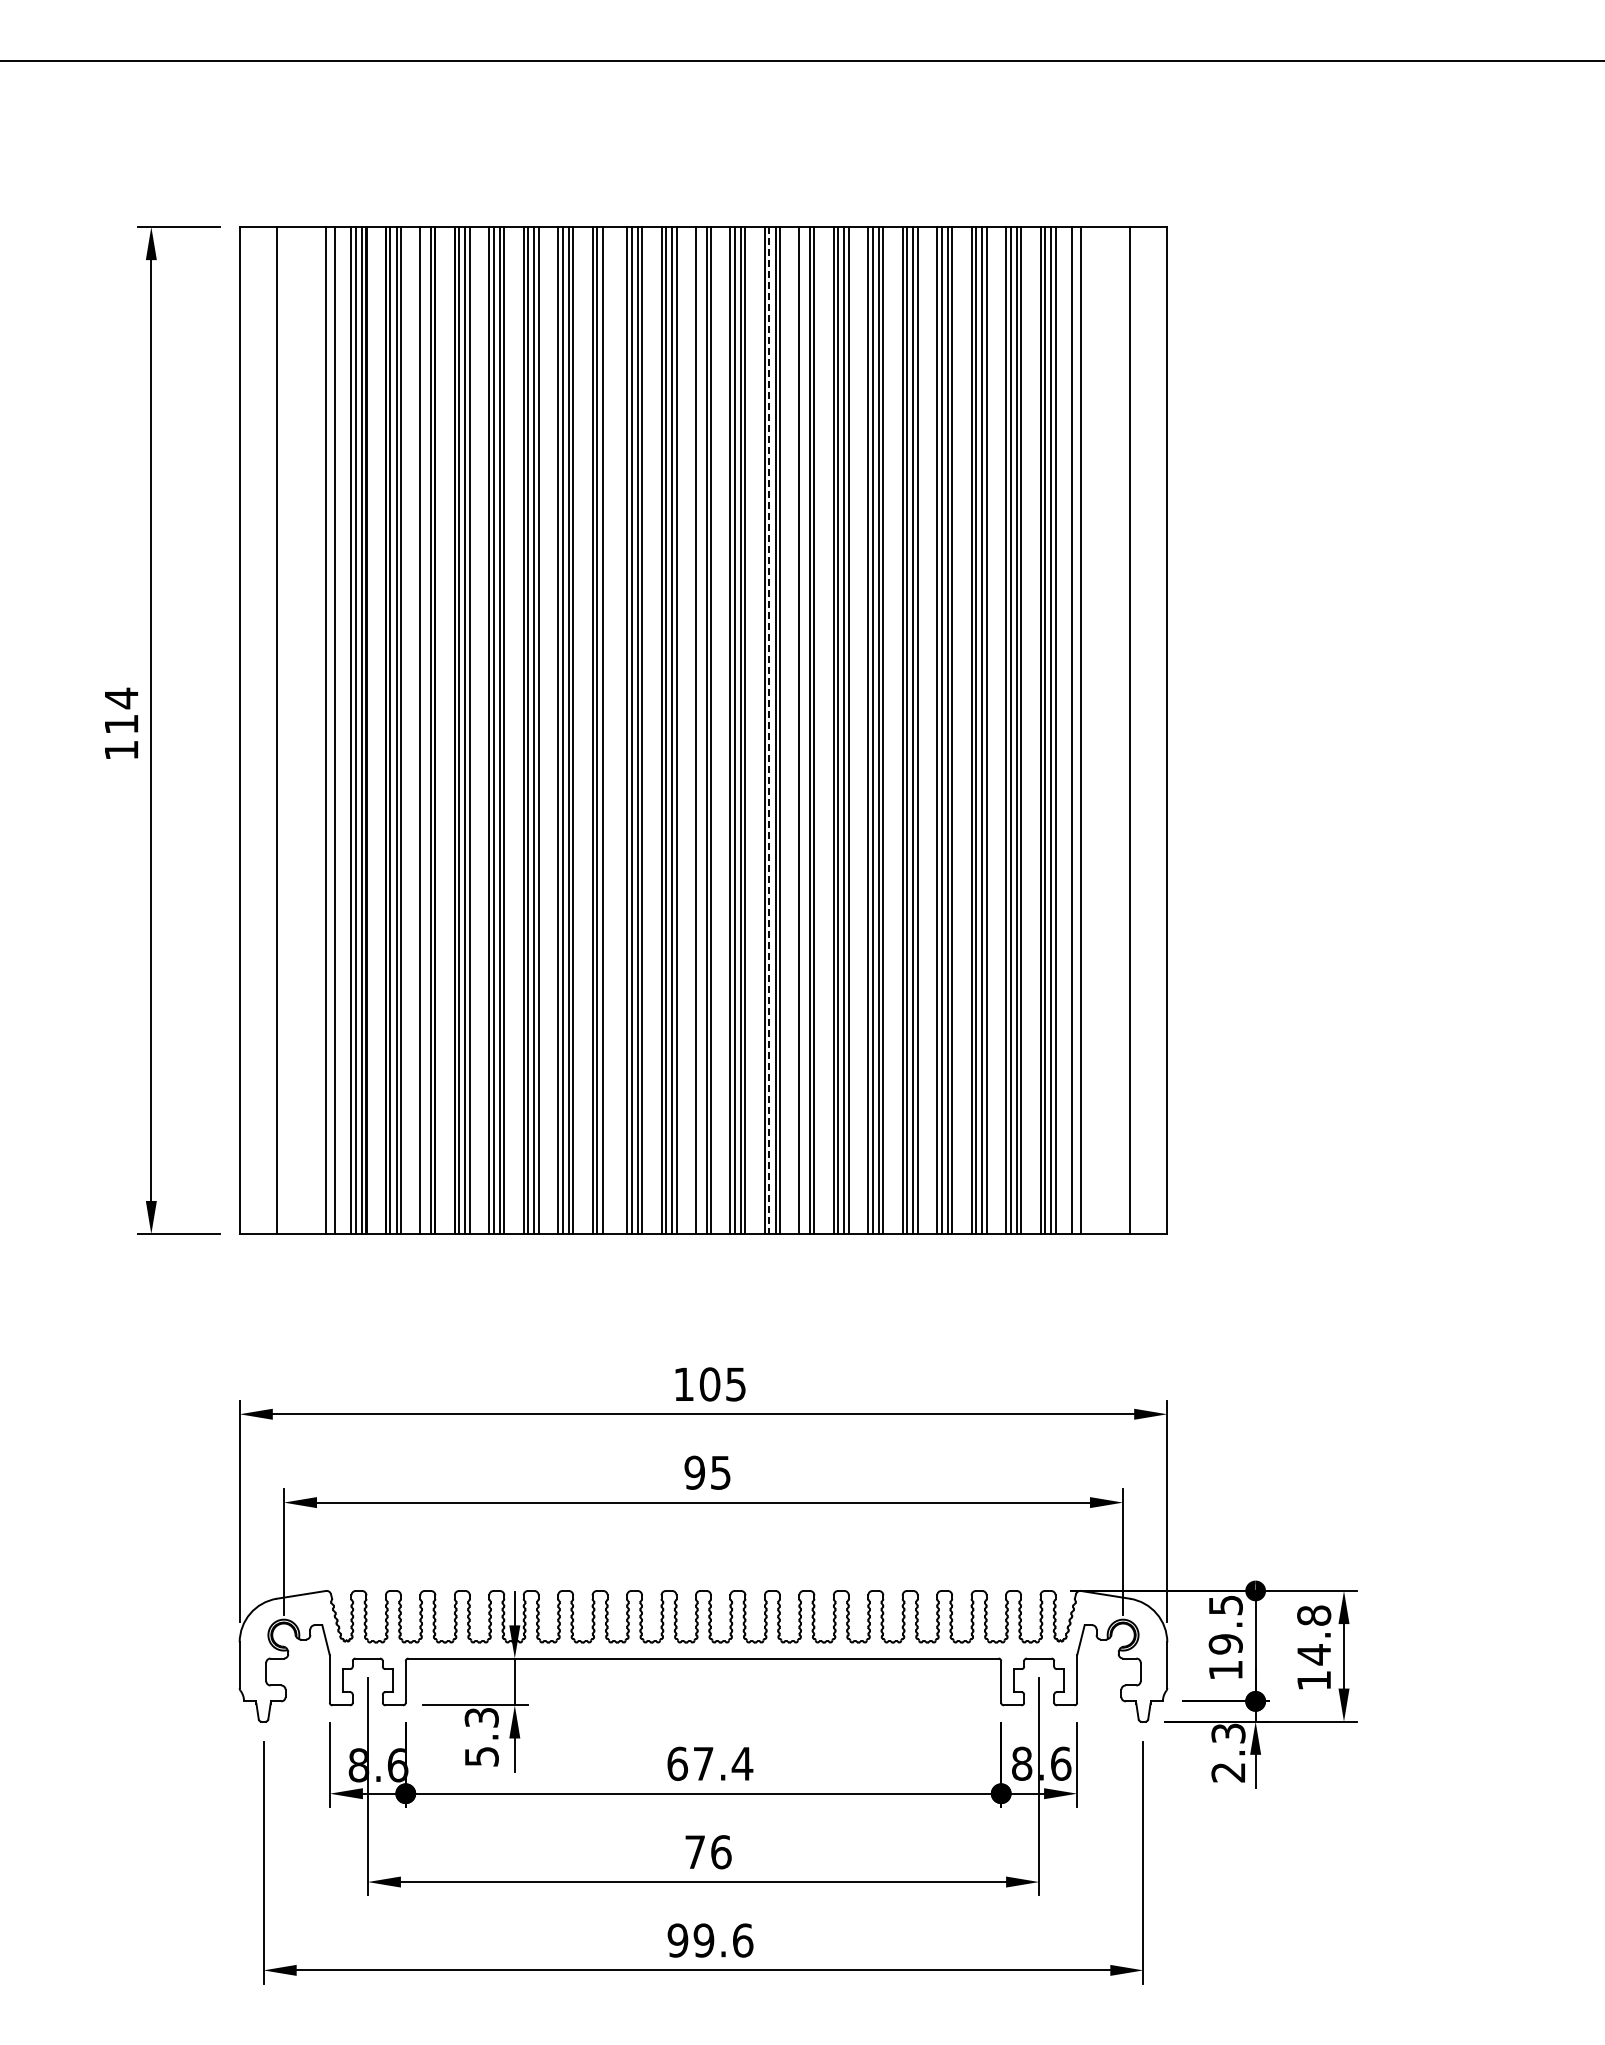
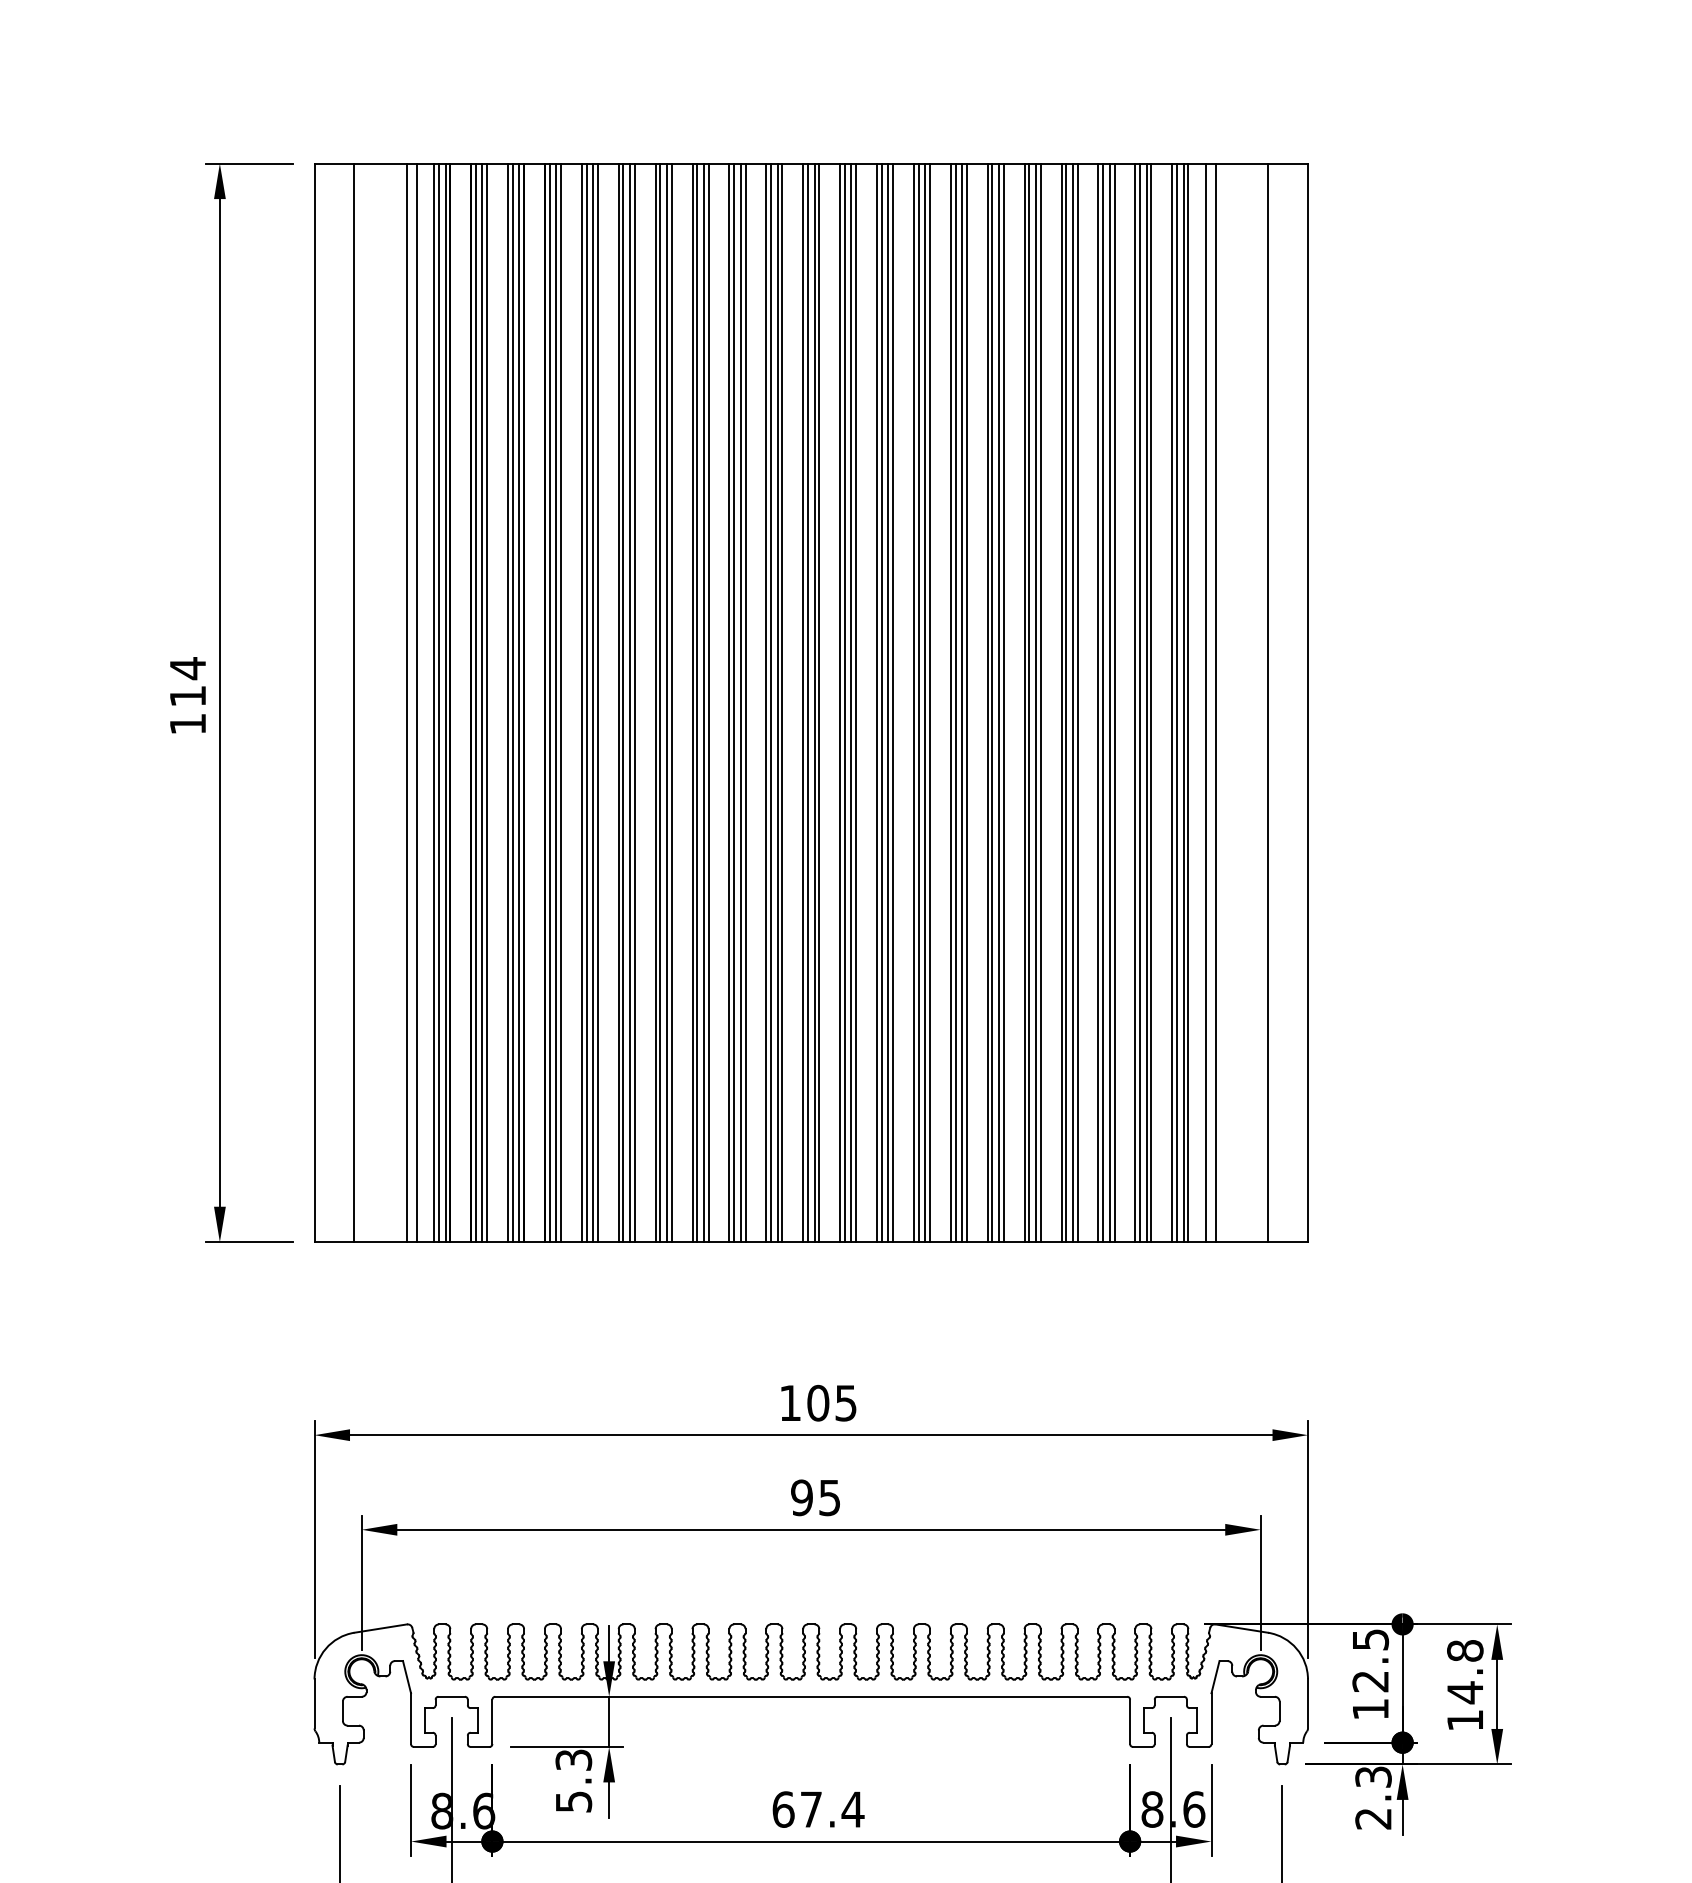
line: (424, 730) -> (512, 702), added
line: (607, 730) -> (708, 702), added
line: (700, 730) -> (808, 702), added
line: (769, 730) -> (881, 702), dashed -> solid
line: (803, 730) -> (918, 702), added
text: (1225, 1644) -> (1370, 1681), 19.5 -> 12.5

